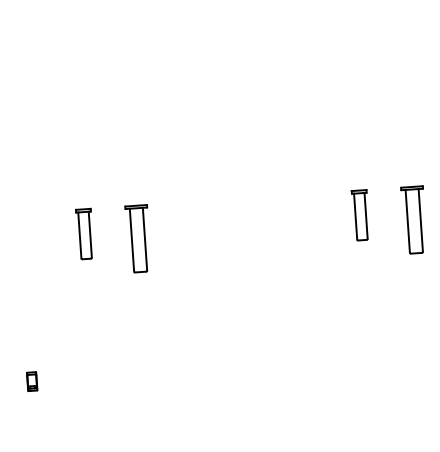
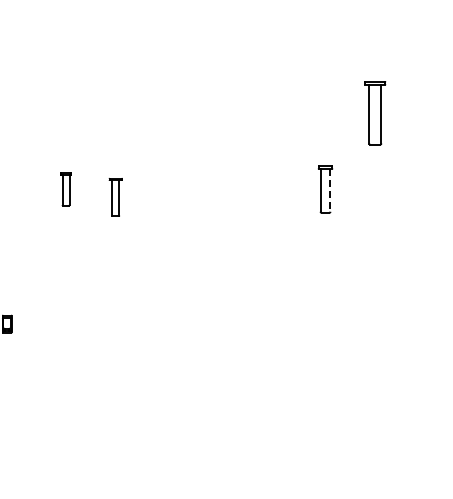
line: (366, 216) -> (330, 190), solid -> dashed
part: (414, 220) -> (375, 113), moved
part: (84, 234) -> (65, 189), size x0.7
part: (138, 239) -> (115, 197), size x0.6

